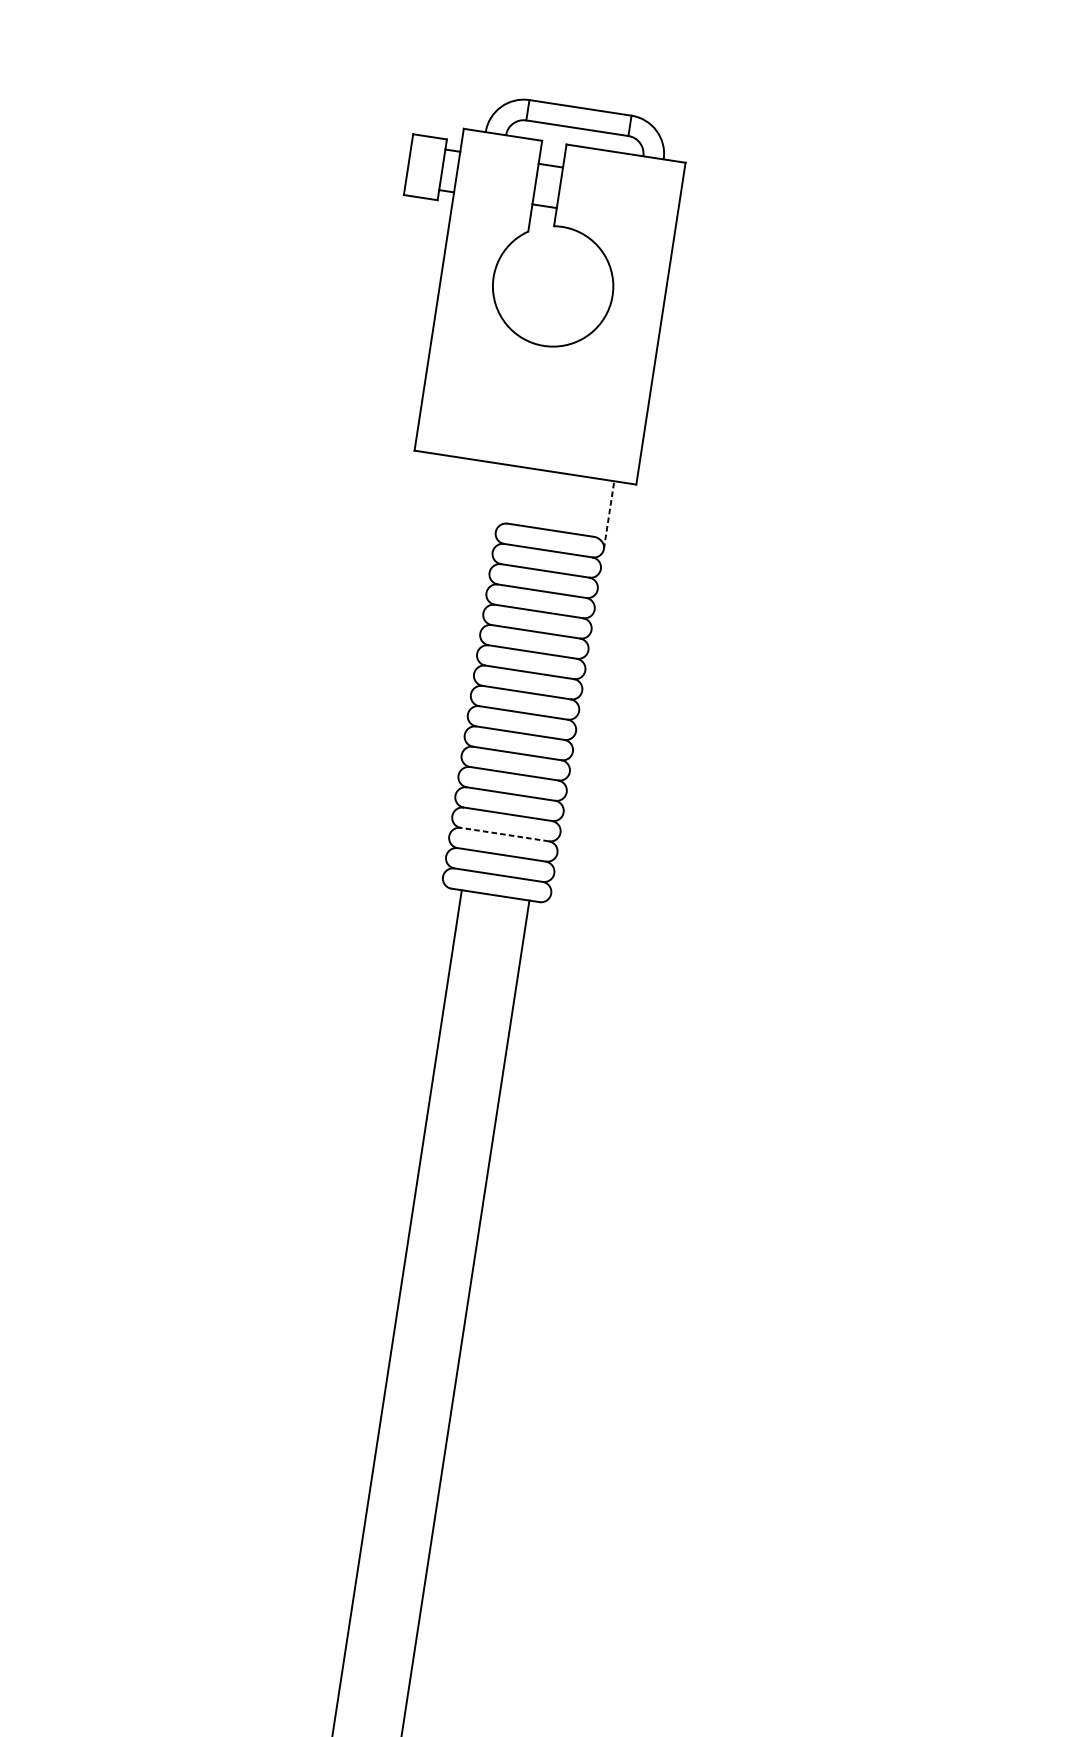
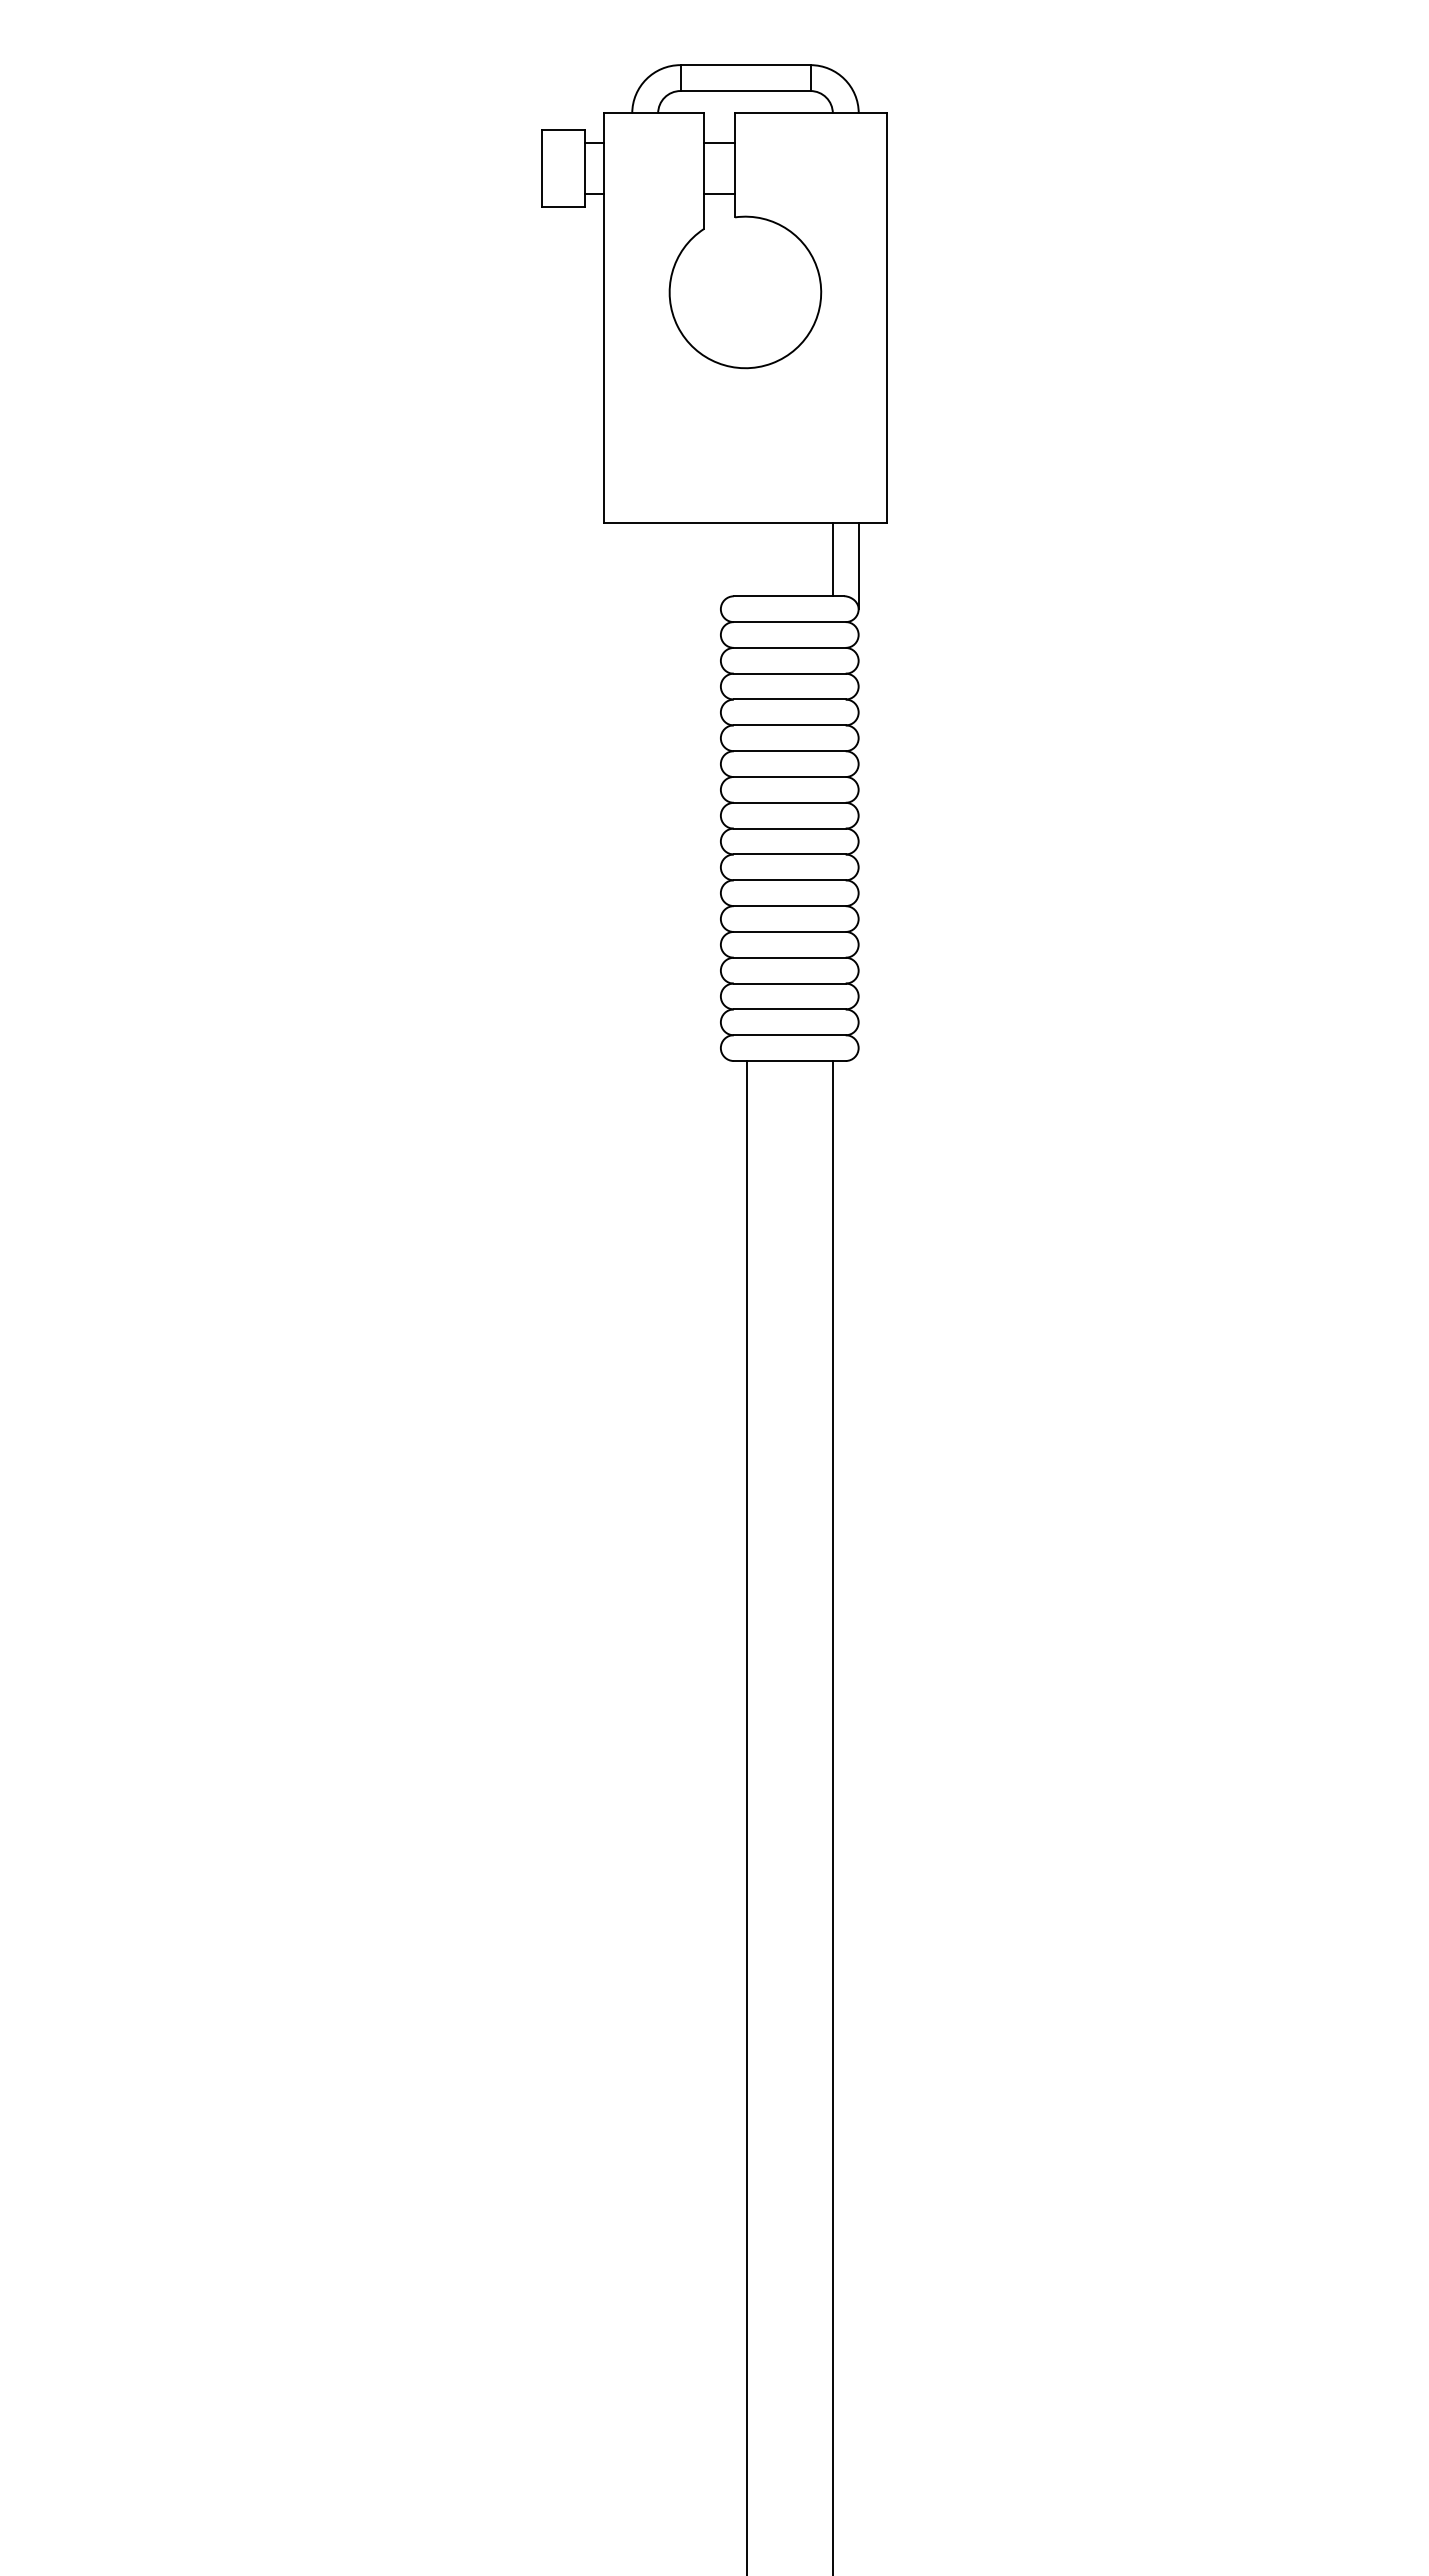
line: (589, 506) -> (832, 559), added
line: (609, 514) -> (858, 565), dashed -> solid
line: (504, 834) -> (789, 983), dashed -> solid

